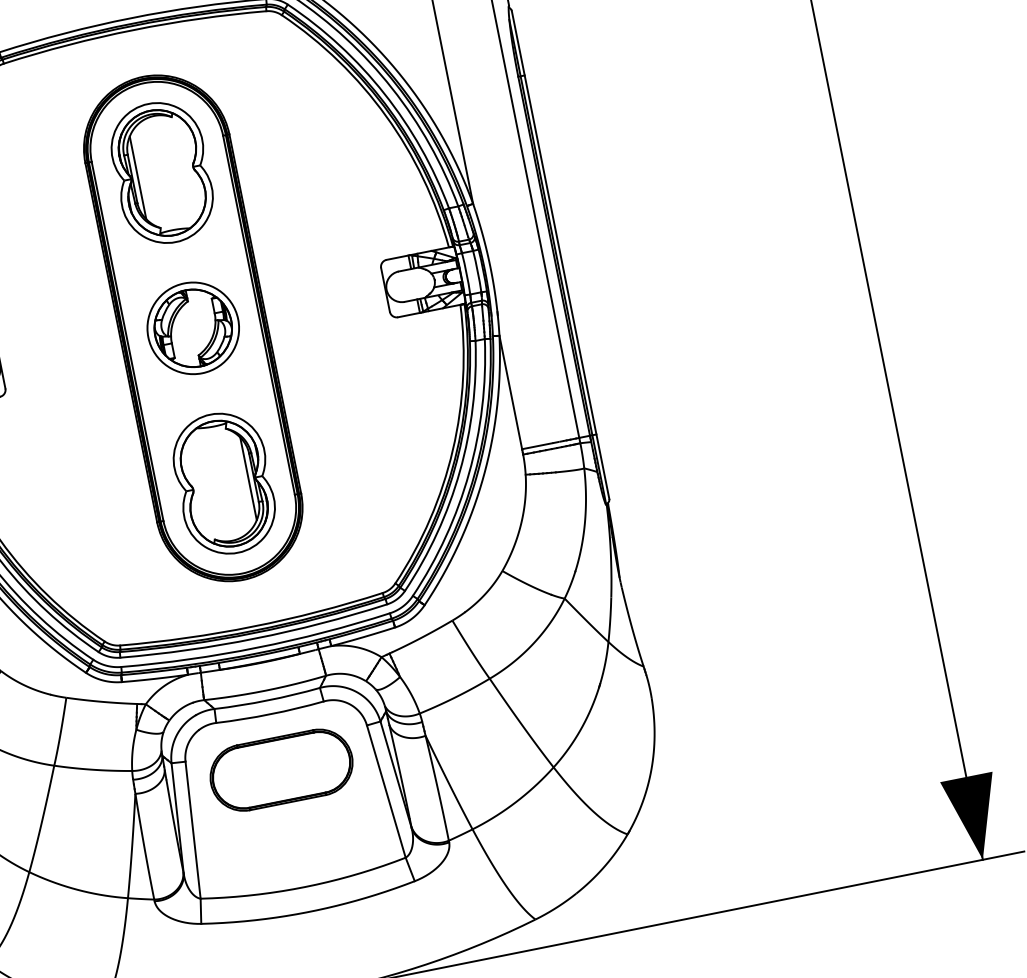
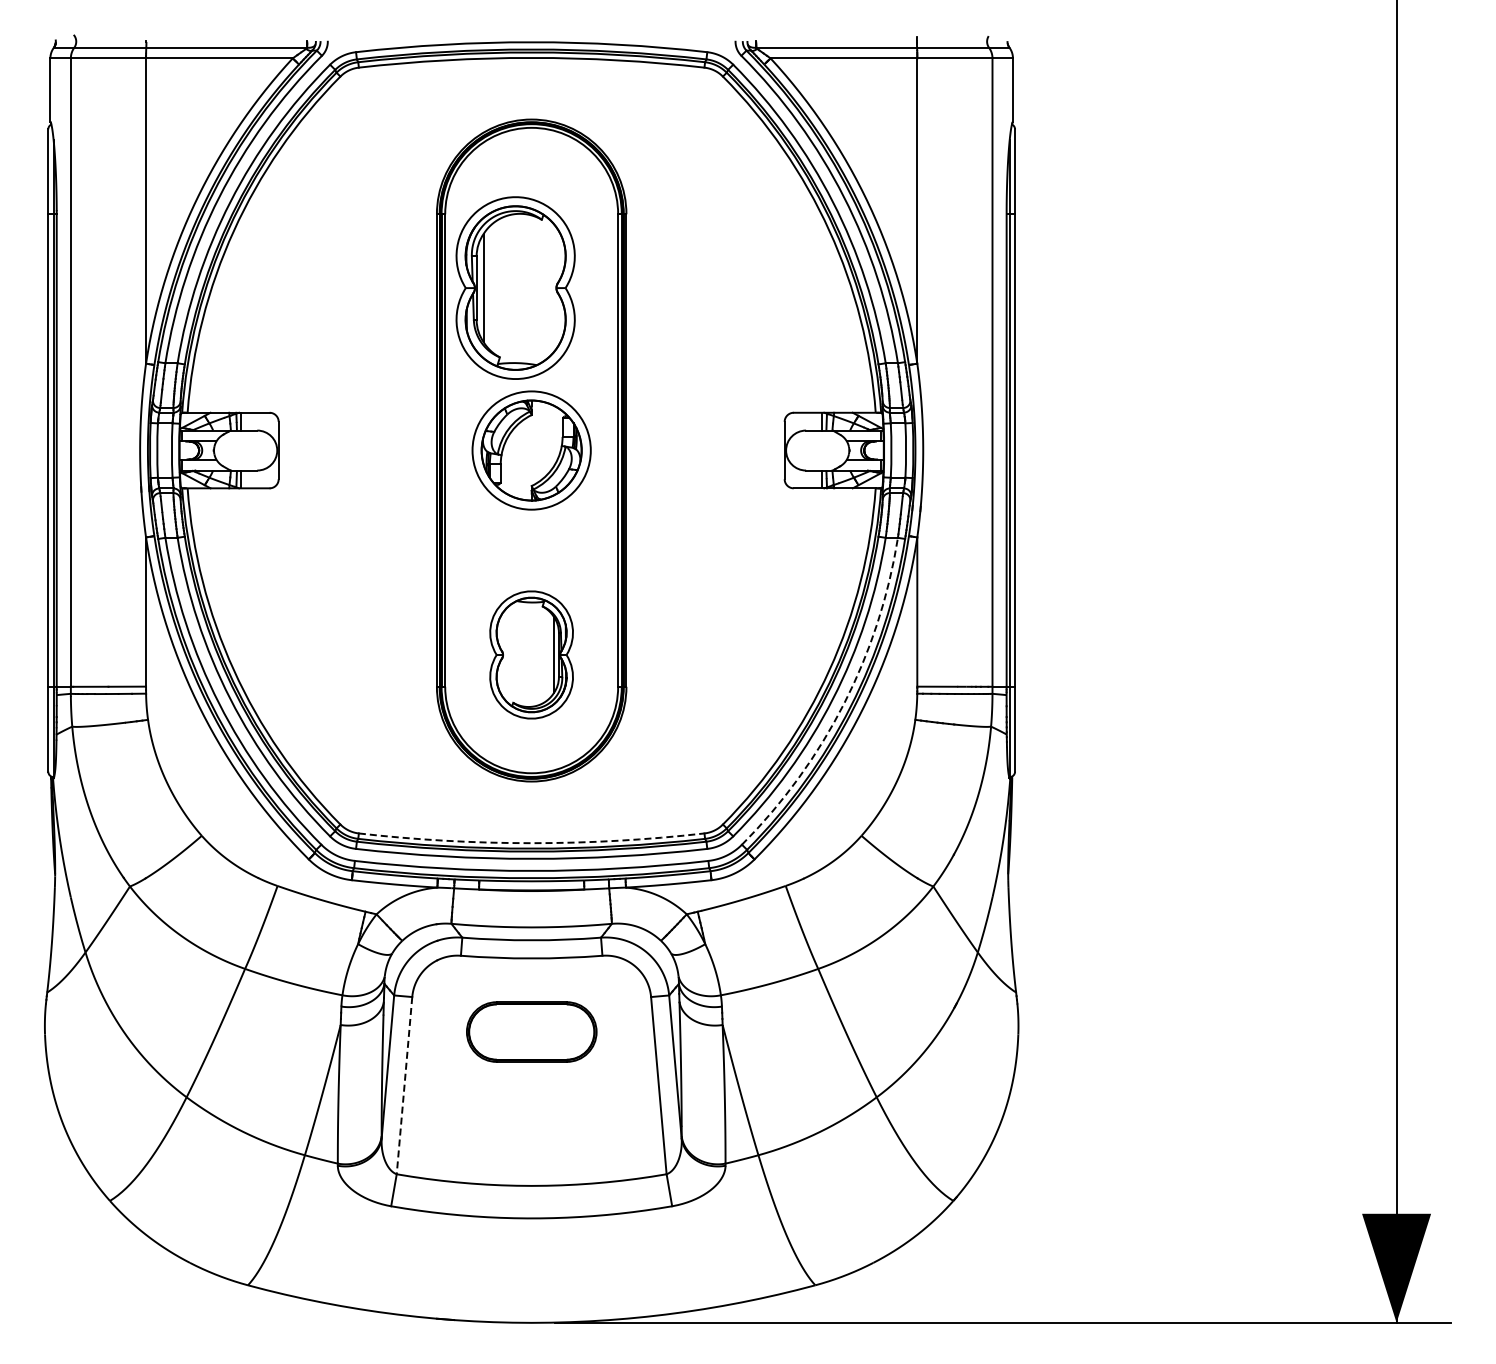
part: (162, 172) -> (515, 287), moved
arc: (469, 473) -> (844, 703), solid -> dashed
part: (224, 483) -> (531, 654), size x0.7
arc: (252, 626) -> (531, 843), solid -> dashed
part: (281, 769) -> (531, 1031), size x0.7
line: (193, 830) -> (404, 1085), solid -> dashed

